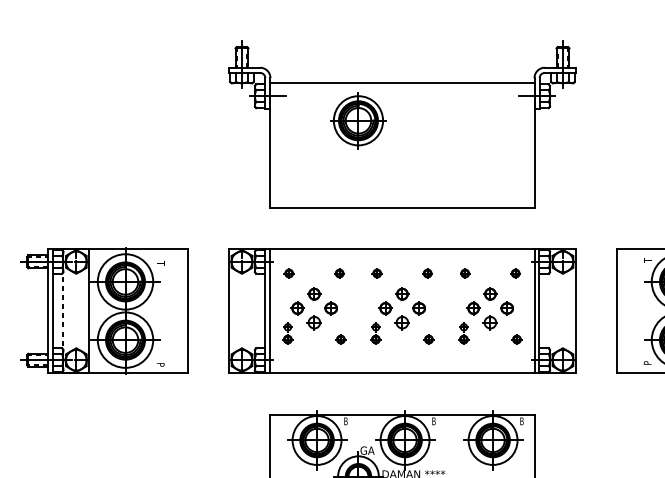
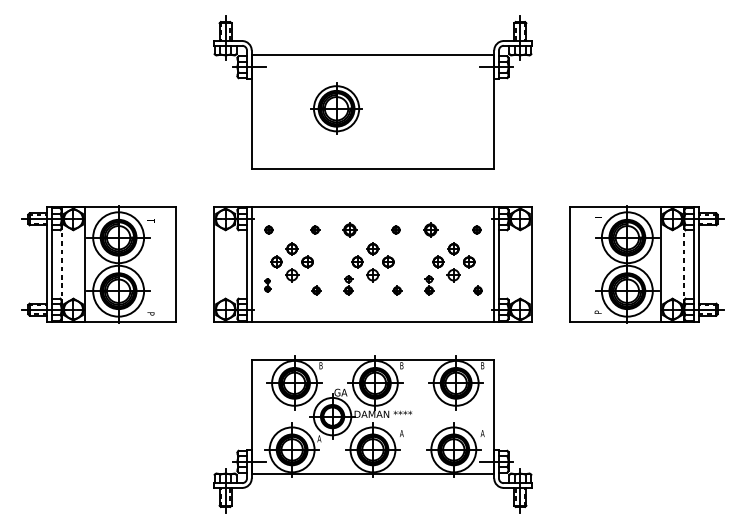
part: (358, 120) -> (336, 108), moved
part: (376, 272) -> (349, 229), size x1.6
part: (465, 272) -> (430, 229), size x1.6
part: (287, 333) -> (267, 285), size x0.7

